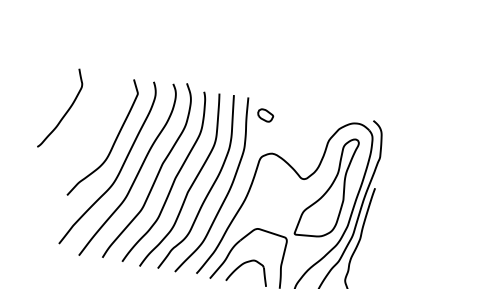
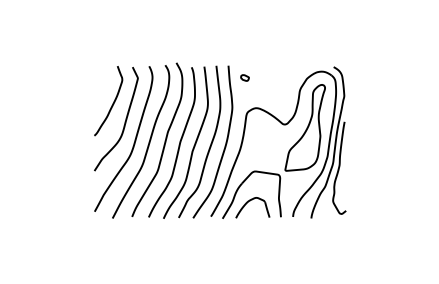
curve: (65, 112) -> (112, 103), moved
part: (265, 114) -> (244, 77), size x0.62

